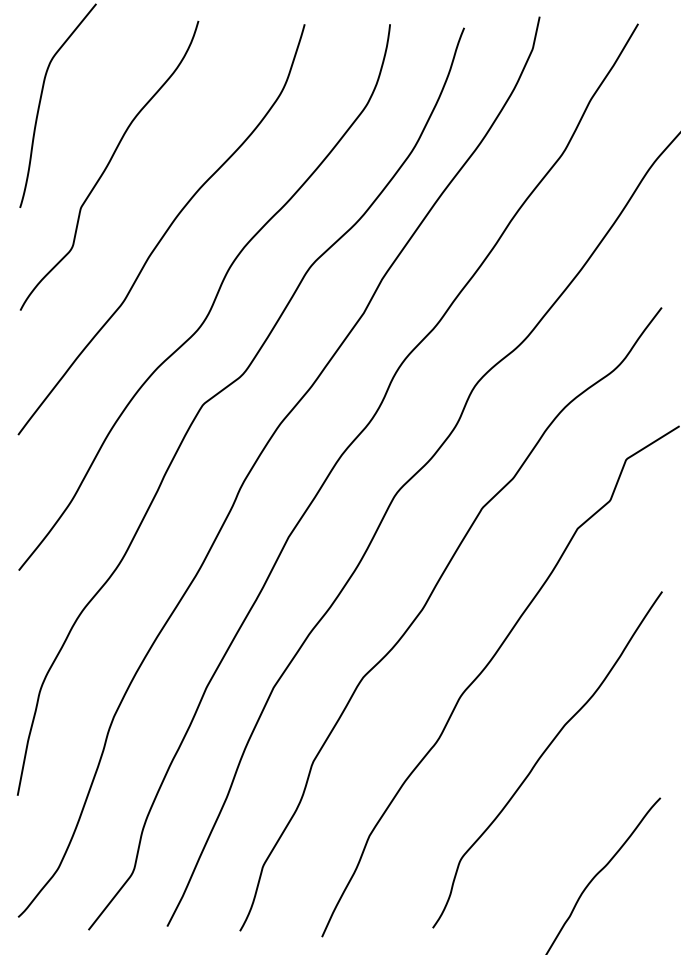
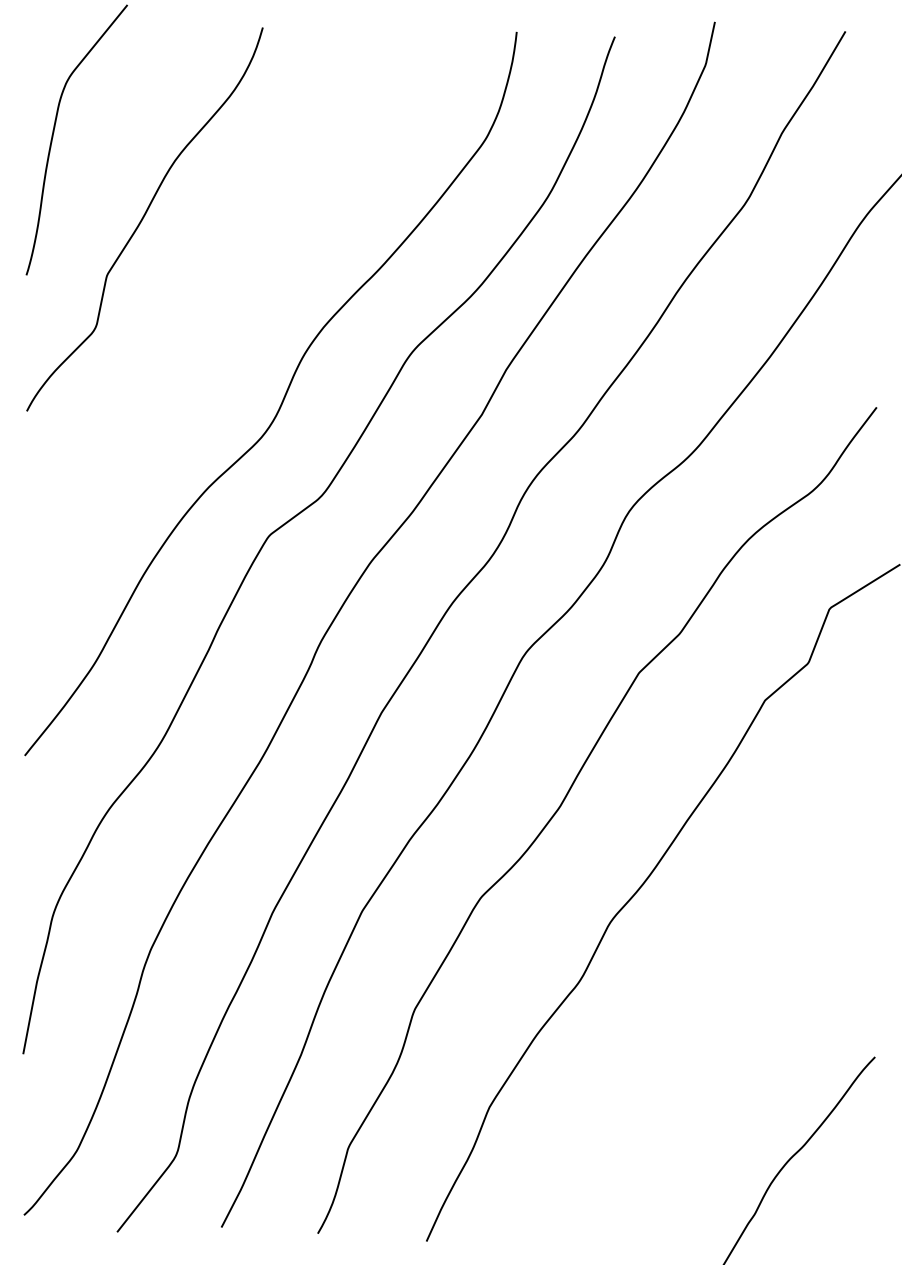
curve: (164, 232) -> (217, 307), removed
curve: (542, 756) -> (718, 1002), removed

